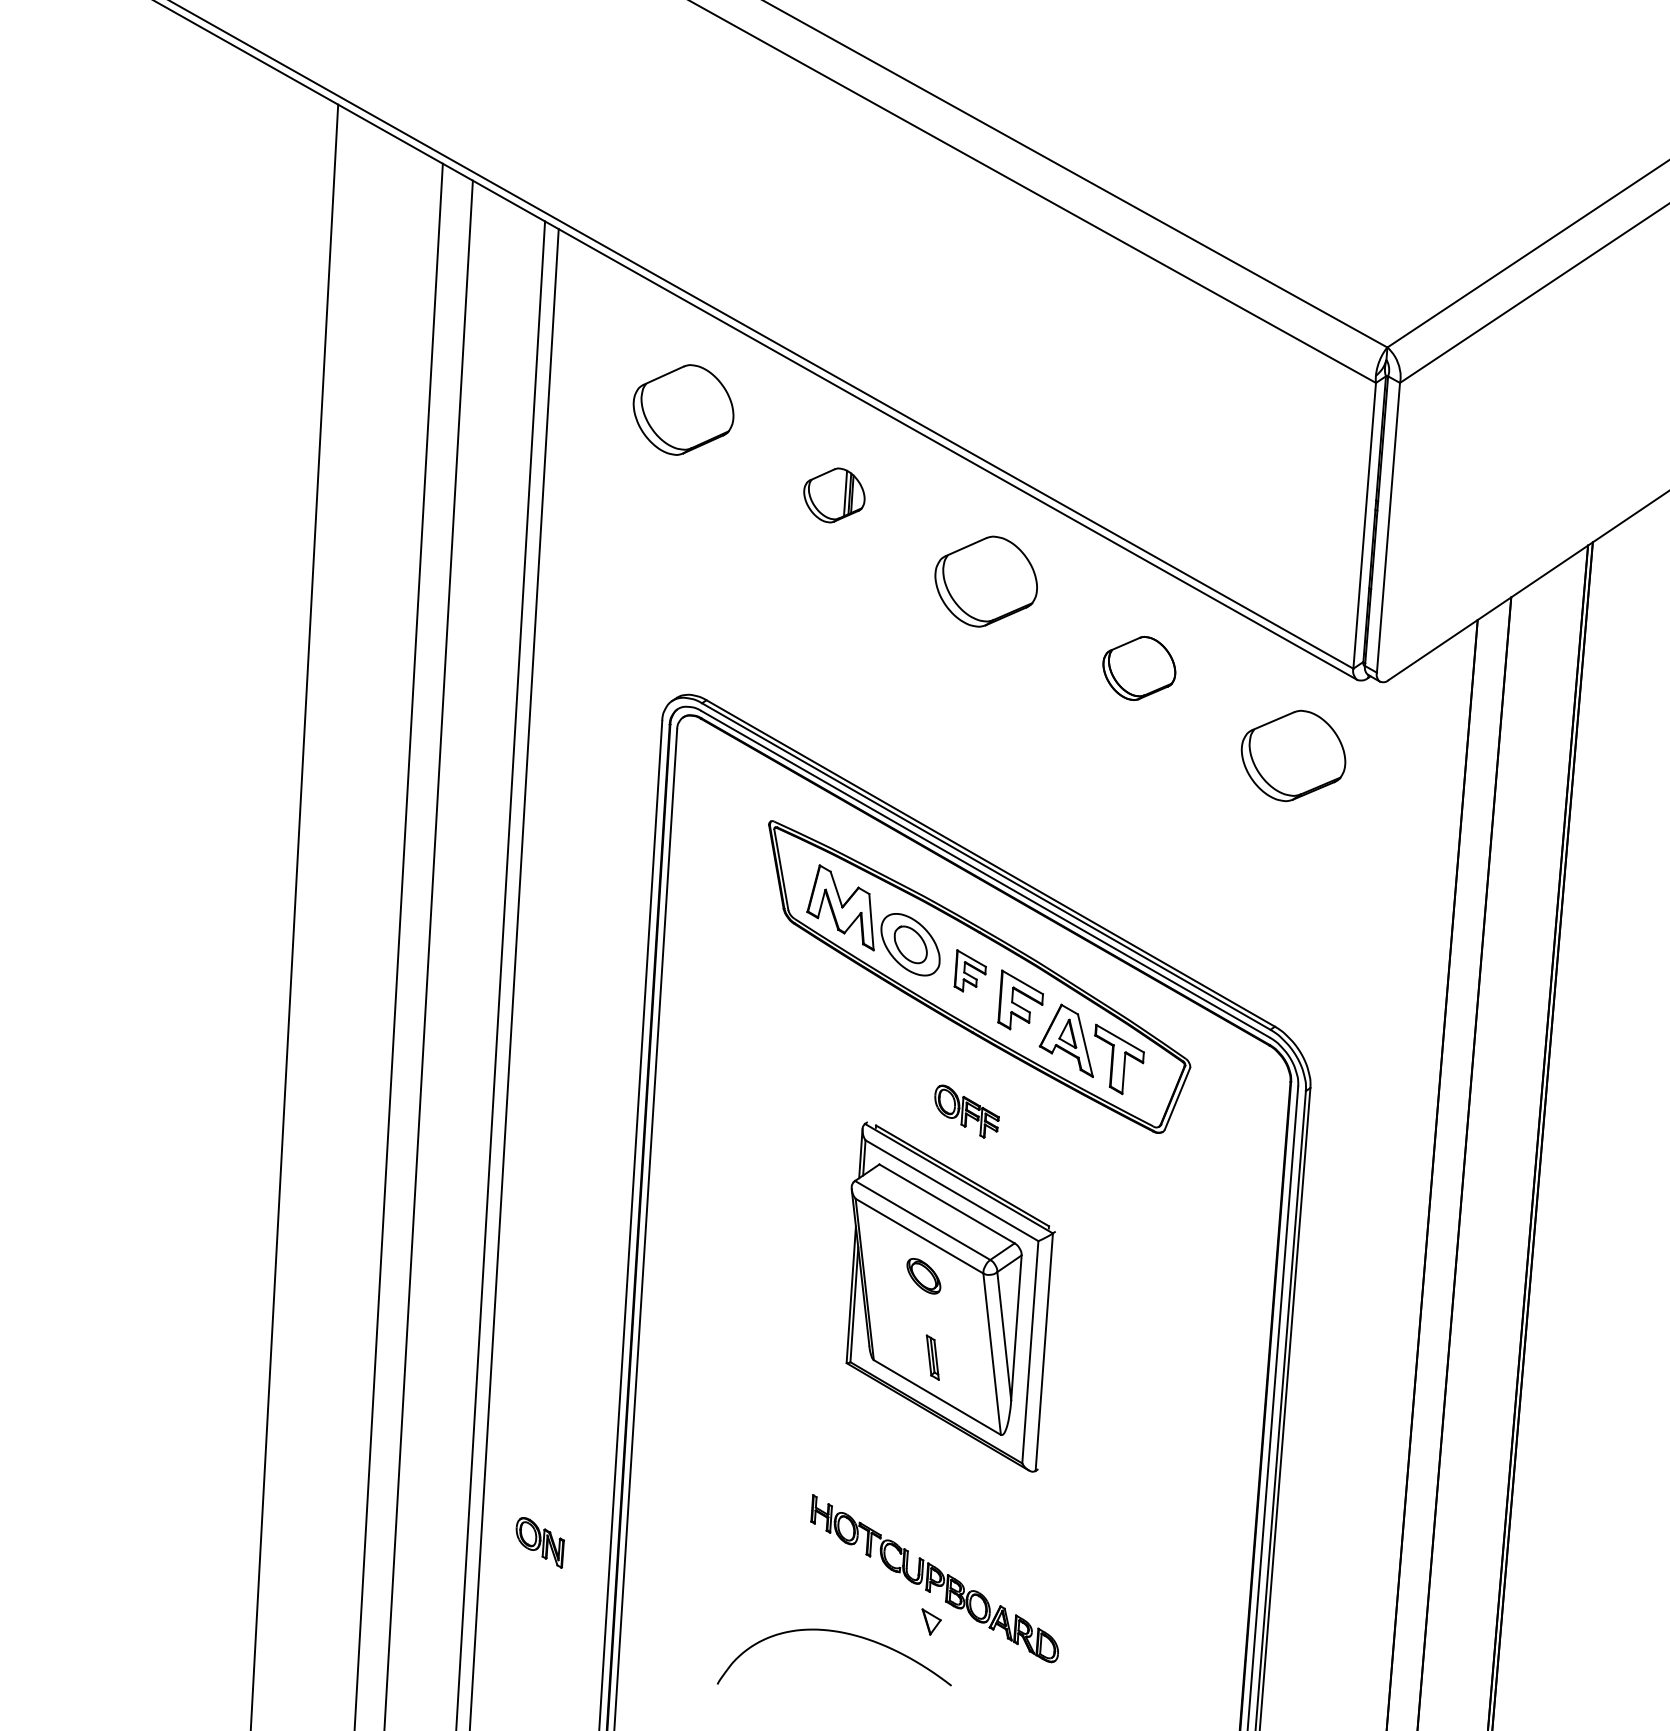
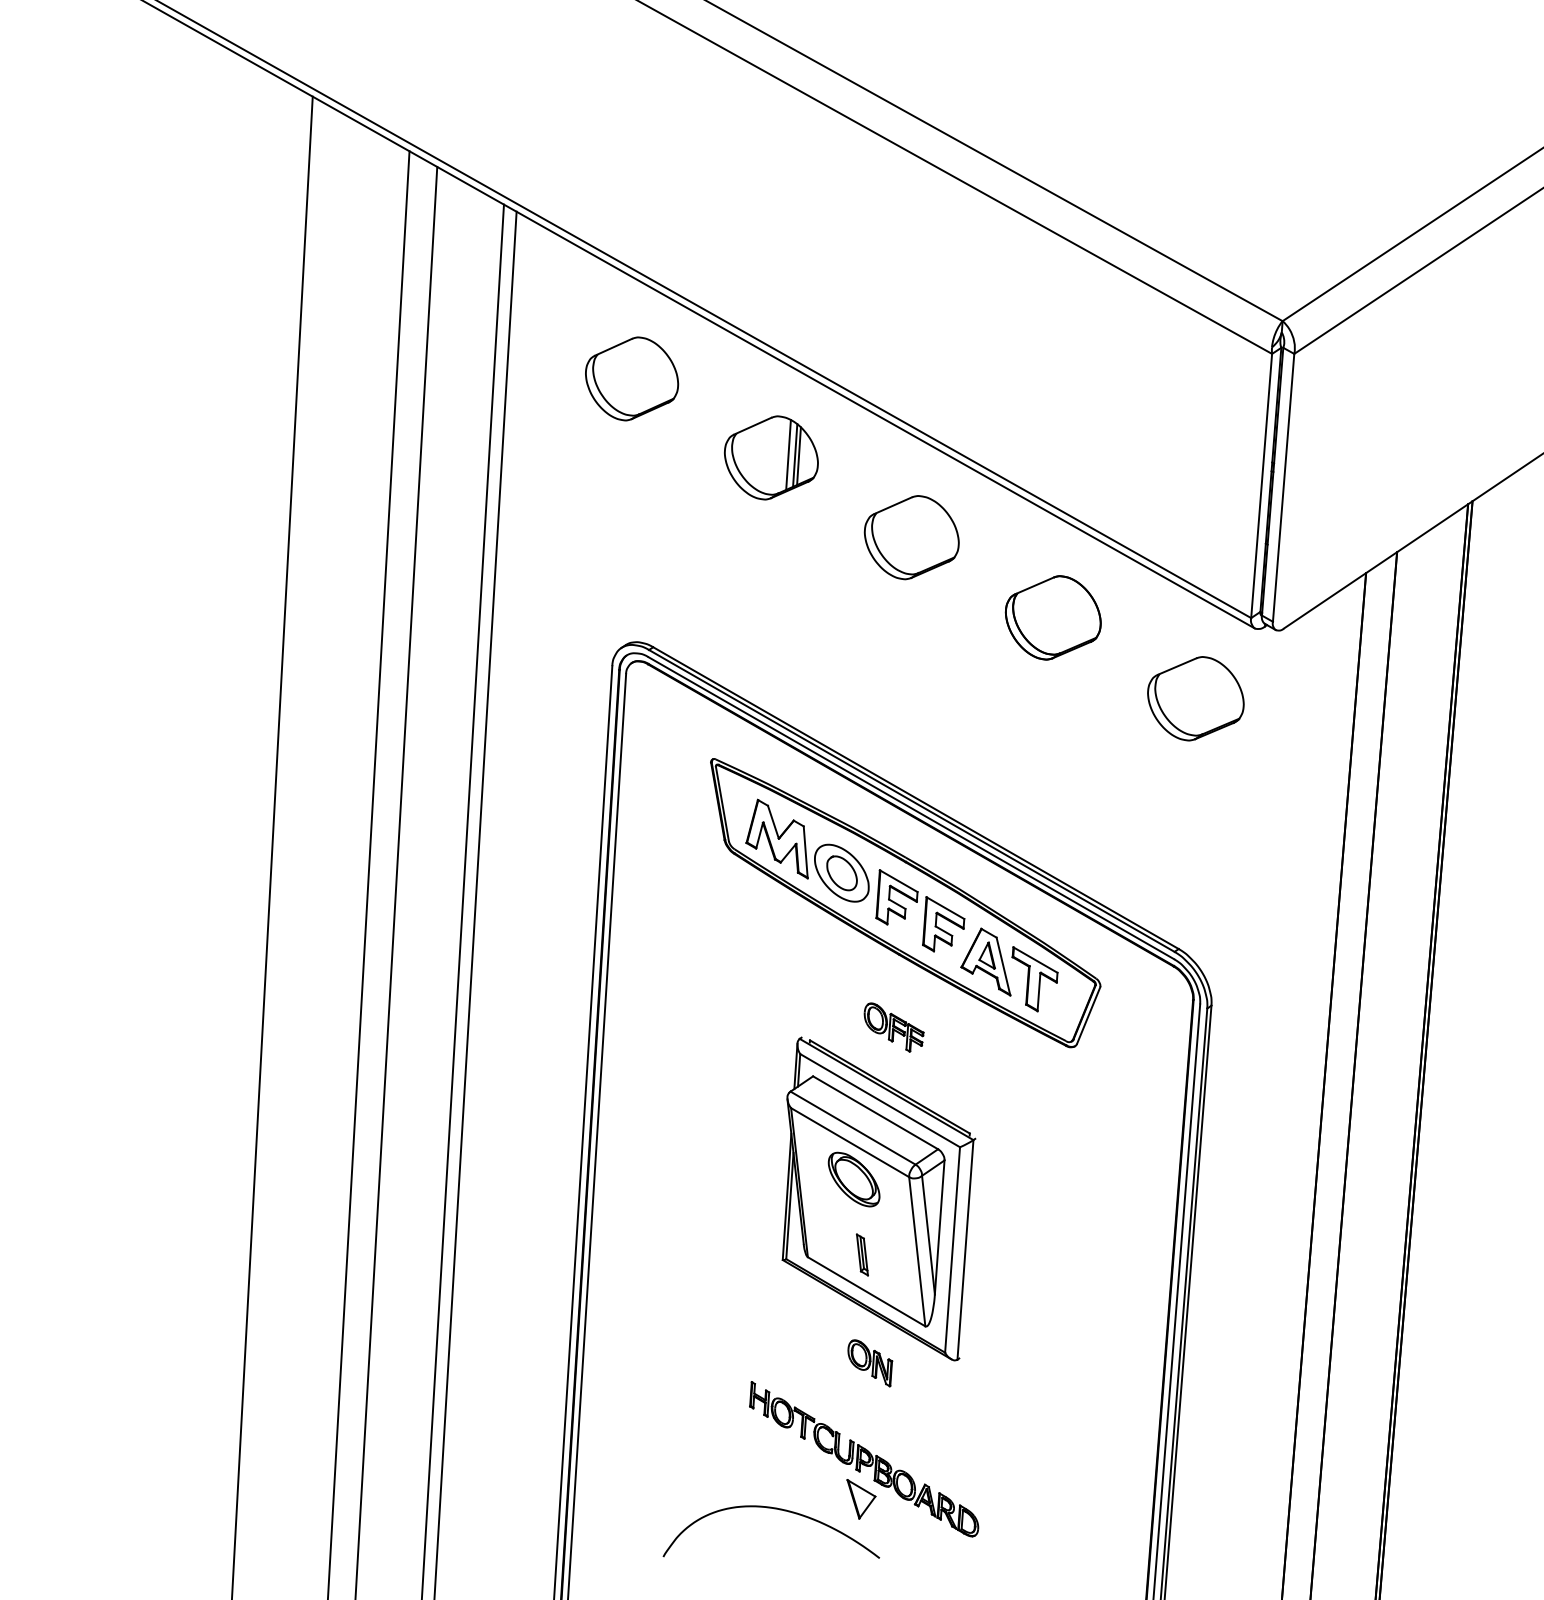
part: (834, 495) -> (771, 457), size x1.67
part: (1139, 668) -> (1053, 617), size x1.43
part: (970, 970) -> (897, 897), size x1.43
part: (923, 1276) -> (853, 1179), size x1.67
part: (539, 1542) -> (869, 1362), moved
part: (931, 1621) -> (861, 1498), size x1.67

